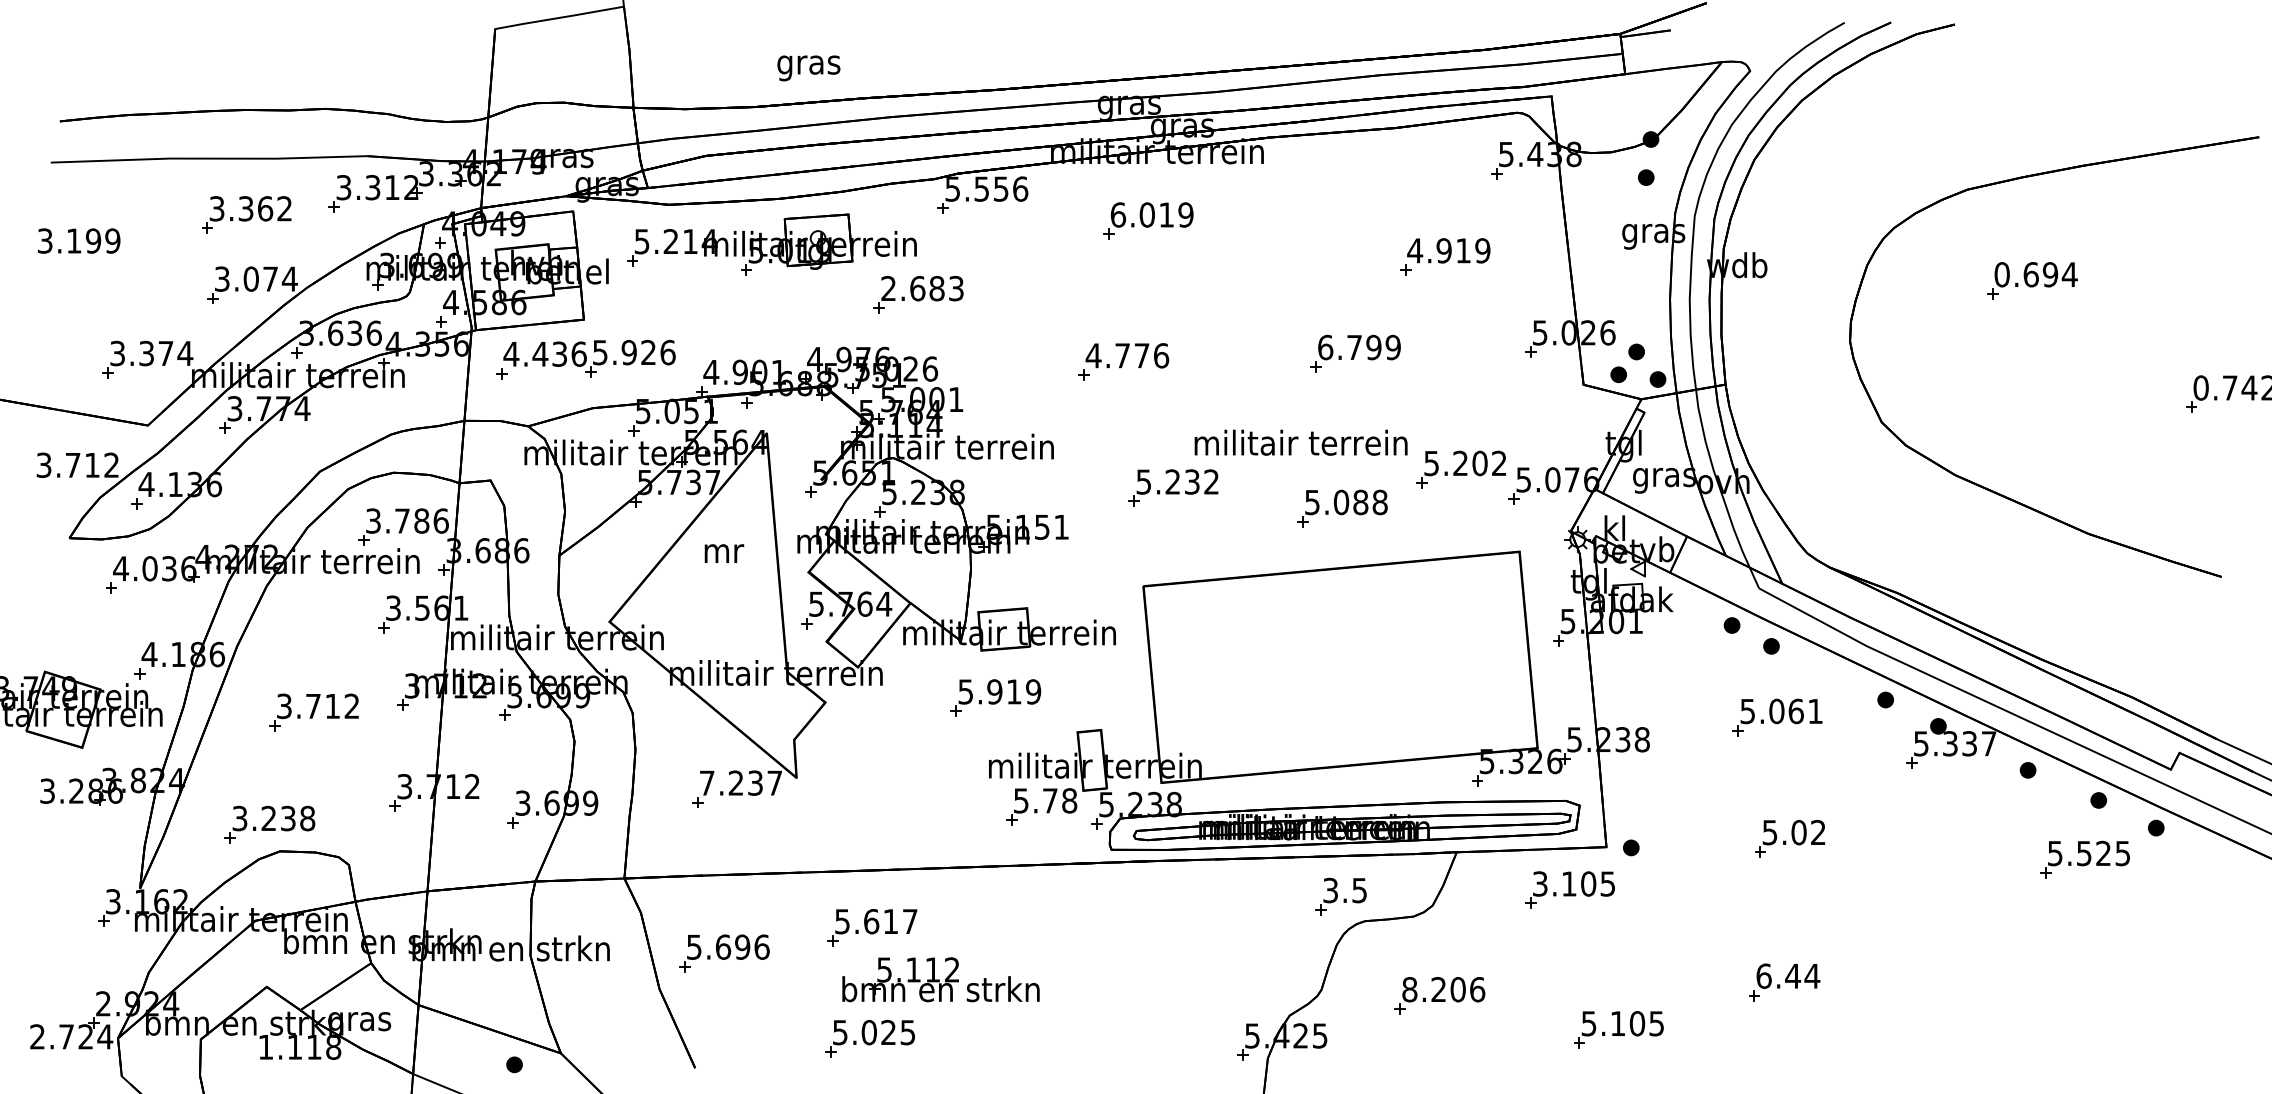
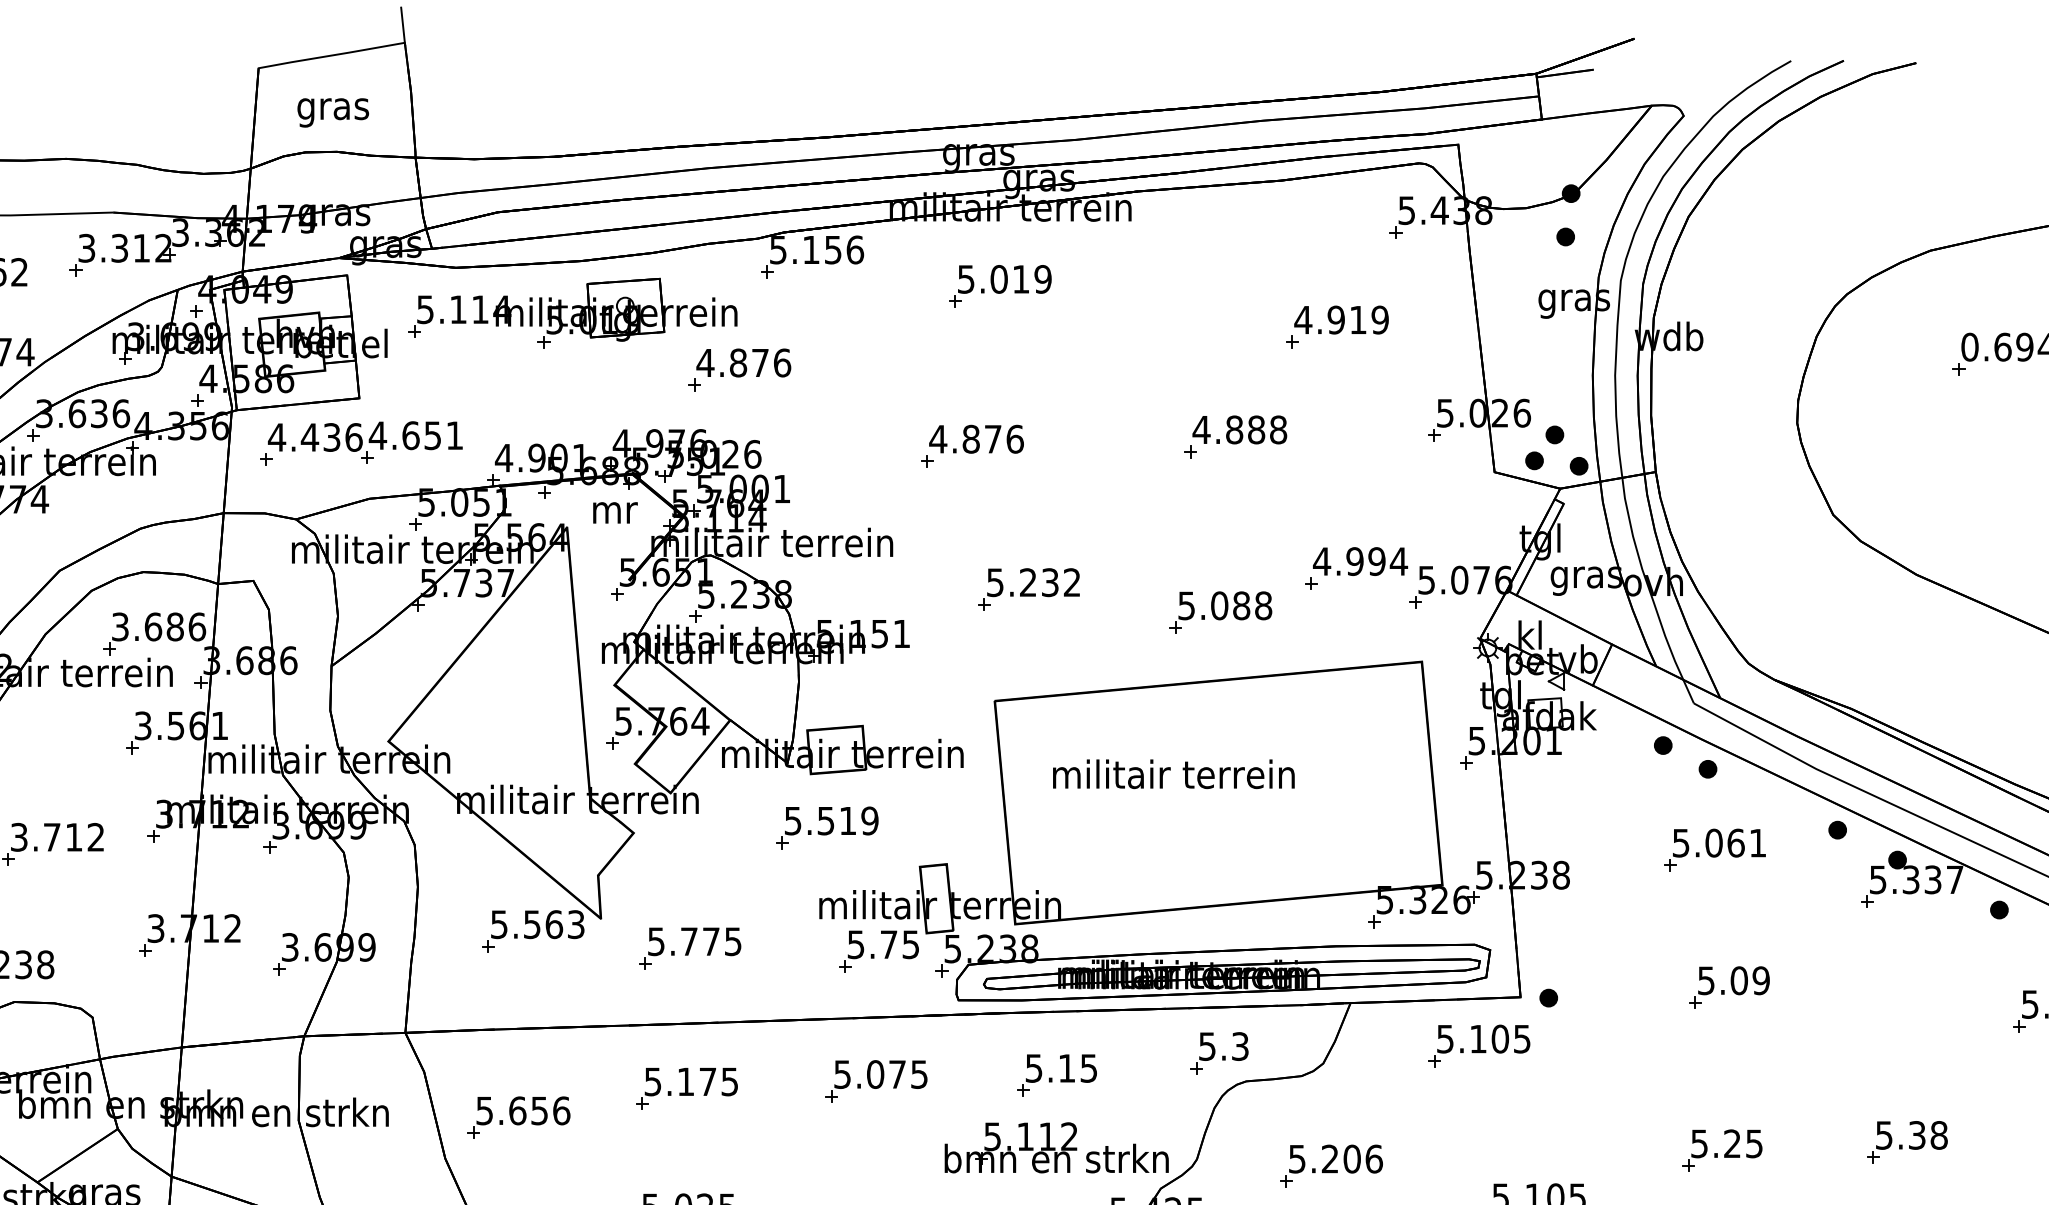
text: (808, 68) -> (332, 113), moved
text: (981, 188) -> (810, 249), 5.556 -> 5.156
text: (1118, 214) -> (966, 278), 6.019 -> 5.019
text: (670, 241) -> (457, 309), 5.214 -> 5.114
text: (922, 288) -> (743, 362), 2.683 -> 4.876
text: (1358, 347) -> (1239, 429), 6.799 -> 4.888
text: (633, 352) -> (415, 435), 5.926 -> 4.651
text: (1122, 355) -> (971, 438), 4.776 -> 4.876
text: (1300, 442) -> (1173, 773), moved
text: (1465, 463) -> (1360, 561), 5.202 -> 4.994
text: (402, 520) -> (153, 626), 3.786 -> 3.686
text: (724, 553) -> (615, 512), moved
text: (994, 691) -> (825, 820), 5.919 -> 5.519
text: (741, 782) -> (538, 923), 7.237 -> 5.563
text: (1069, 800) -> (910, 944), 5.78 -> 5.75
part: (875, 804) -> (690, 948), added
text: (1817, 832) -> (1760, 980), 5.02 -> 5.09
text: (1540, 883) -> (1445, 1038), 3.105 -> 5.105
text: (1345, 889) -> (1224, 1045), 3.5 -> 5.3
part: (1198, 915) -> (1057, 1074), added
text: (890, 921) -> (707, 1081), 5.617 -> 5.175
part: (1039, 921) -> (876, 1081), added
text: (742, 946) -> (539, 1110), 5.696 -> 5.656
part: (1946, 974) -> (1906, 1141), added
text: (1788, 975) -> (1727, 1143), 6.44 -> 5.25
part: (940, 979) -> (1056, 1147), moved
text: (1409, 989) -> (1296, 1158), 8.206 -> 5.206

